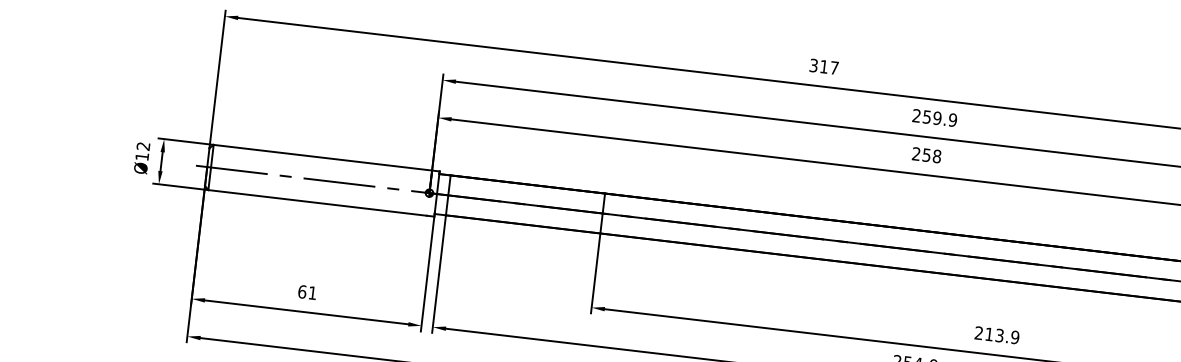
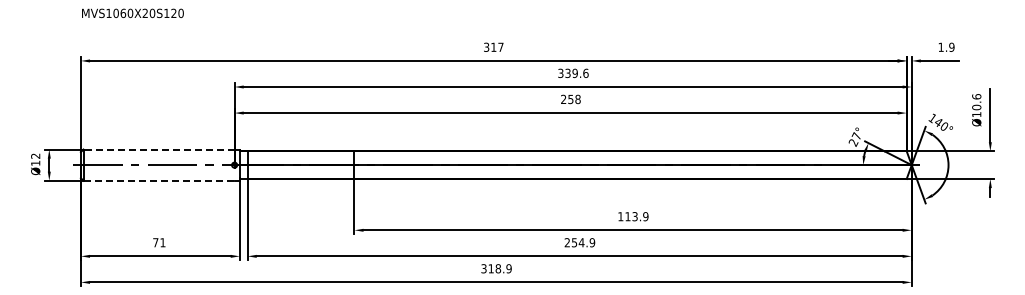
text: (934, 118) -> (573, 73), 259.9 -> 339.6
line: (323, 157) -> (159, 149), solid -> dashed
line: (318, 202) -> (159, 180), solid -> dashed
text: (301, 291) -> (155, 242), 61 -> 71
text: (978, 332) -> (620, 216), 213.9 -> 113.9

